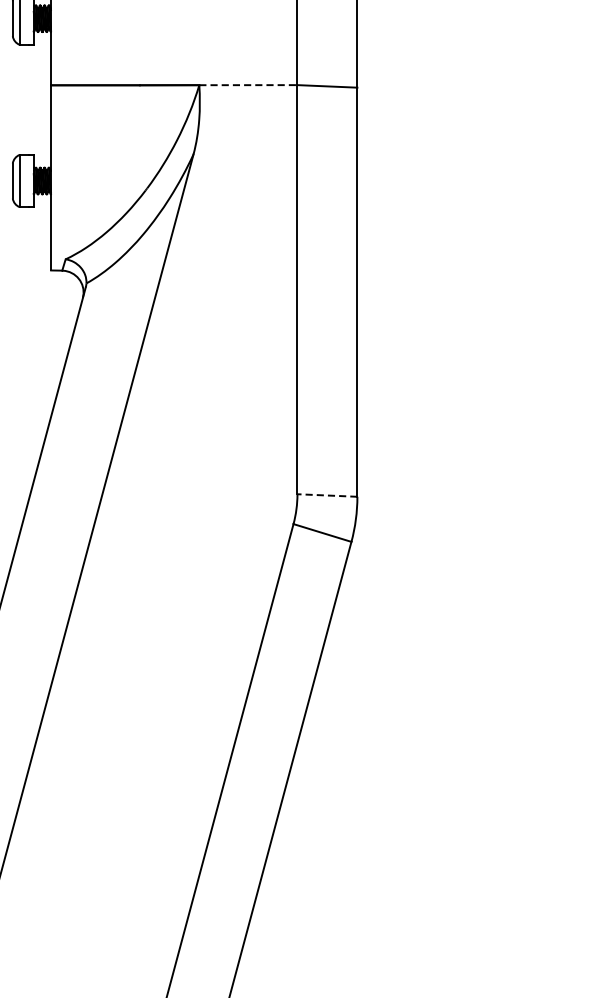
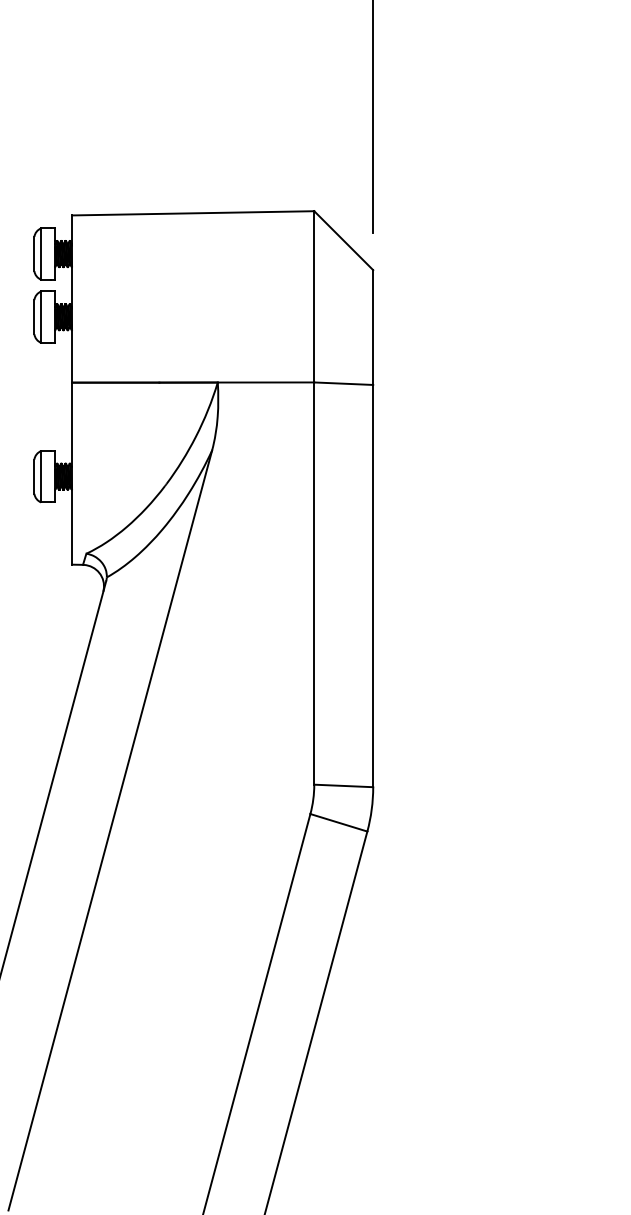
line: (248, 85) -> (266, 382), dashed -> solid
line: (327, 495) -> (343, 785), dashed -> solid

